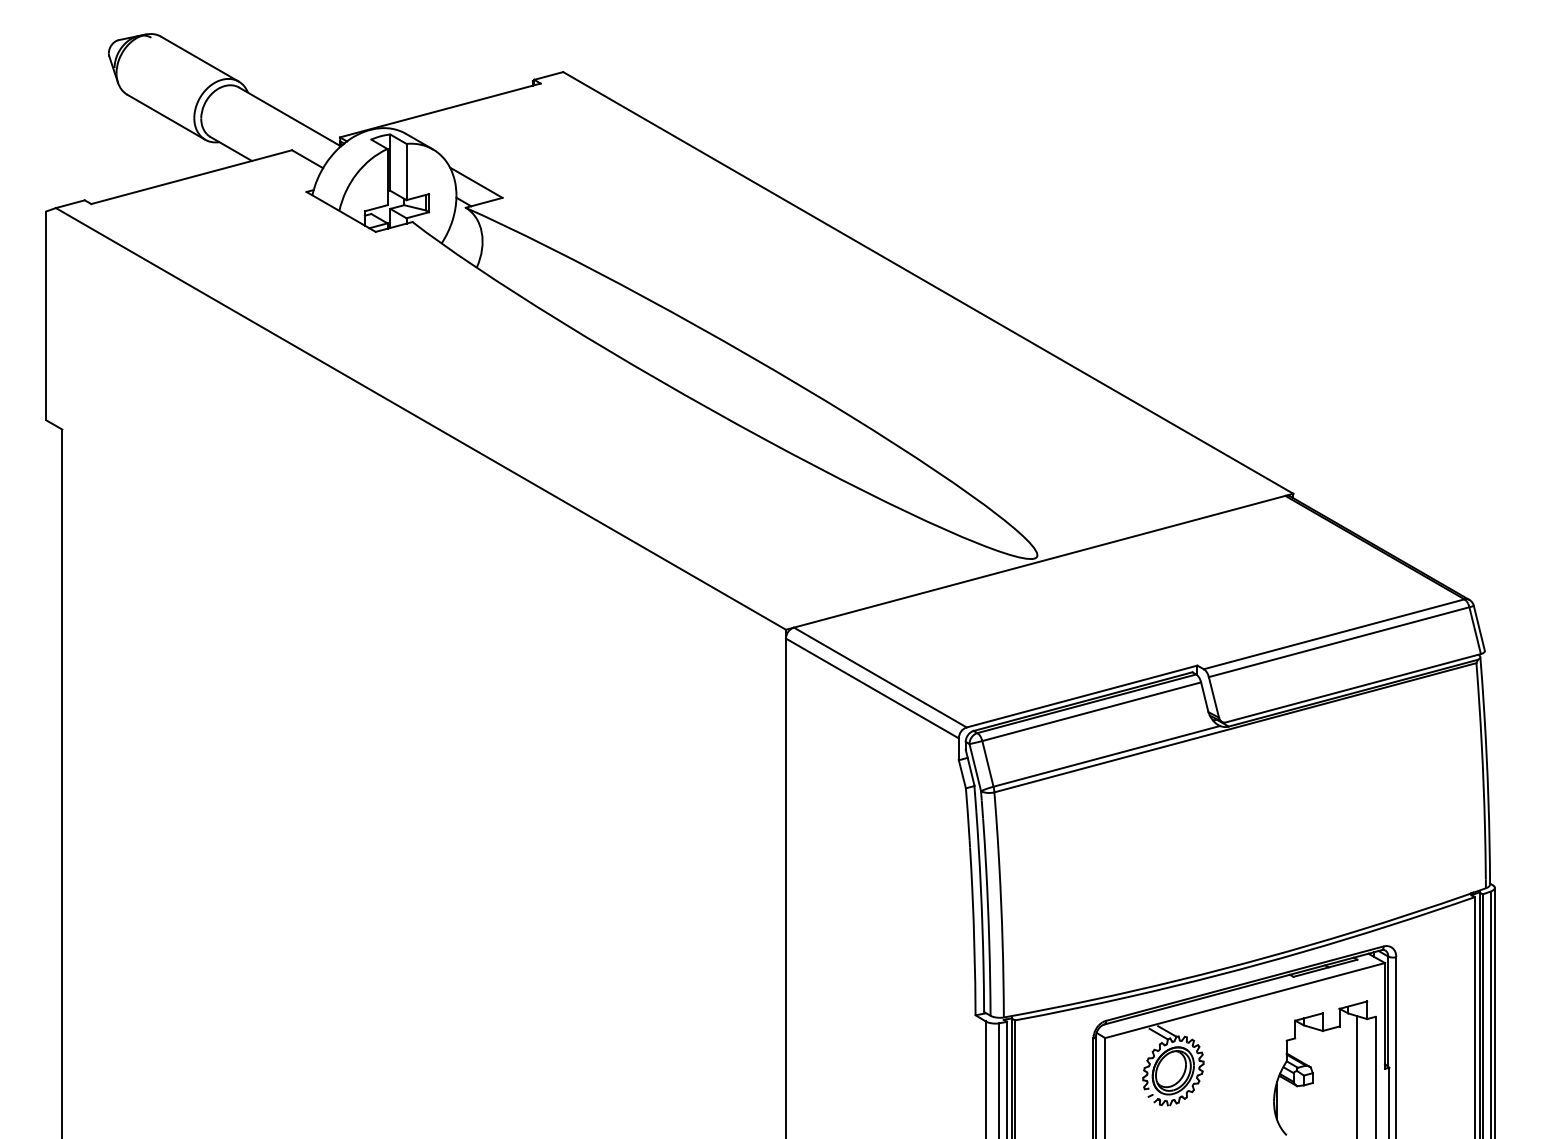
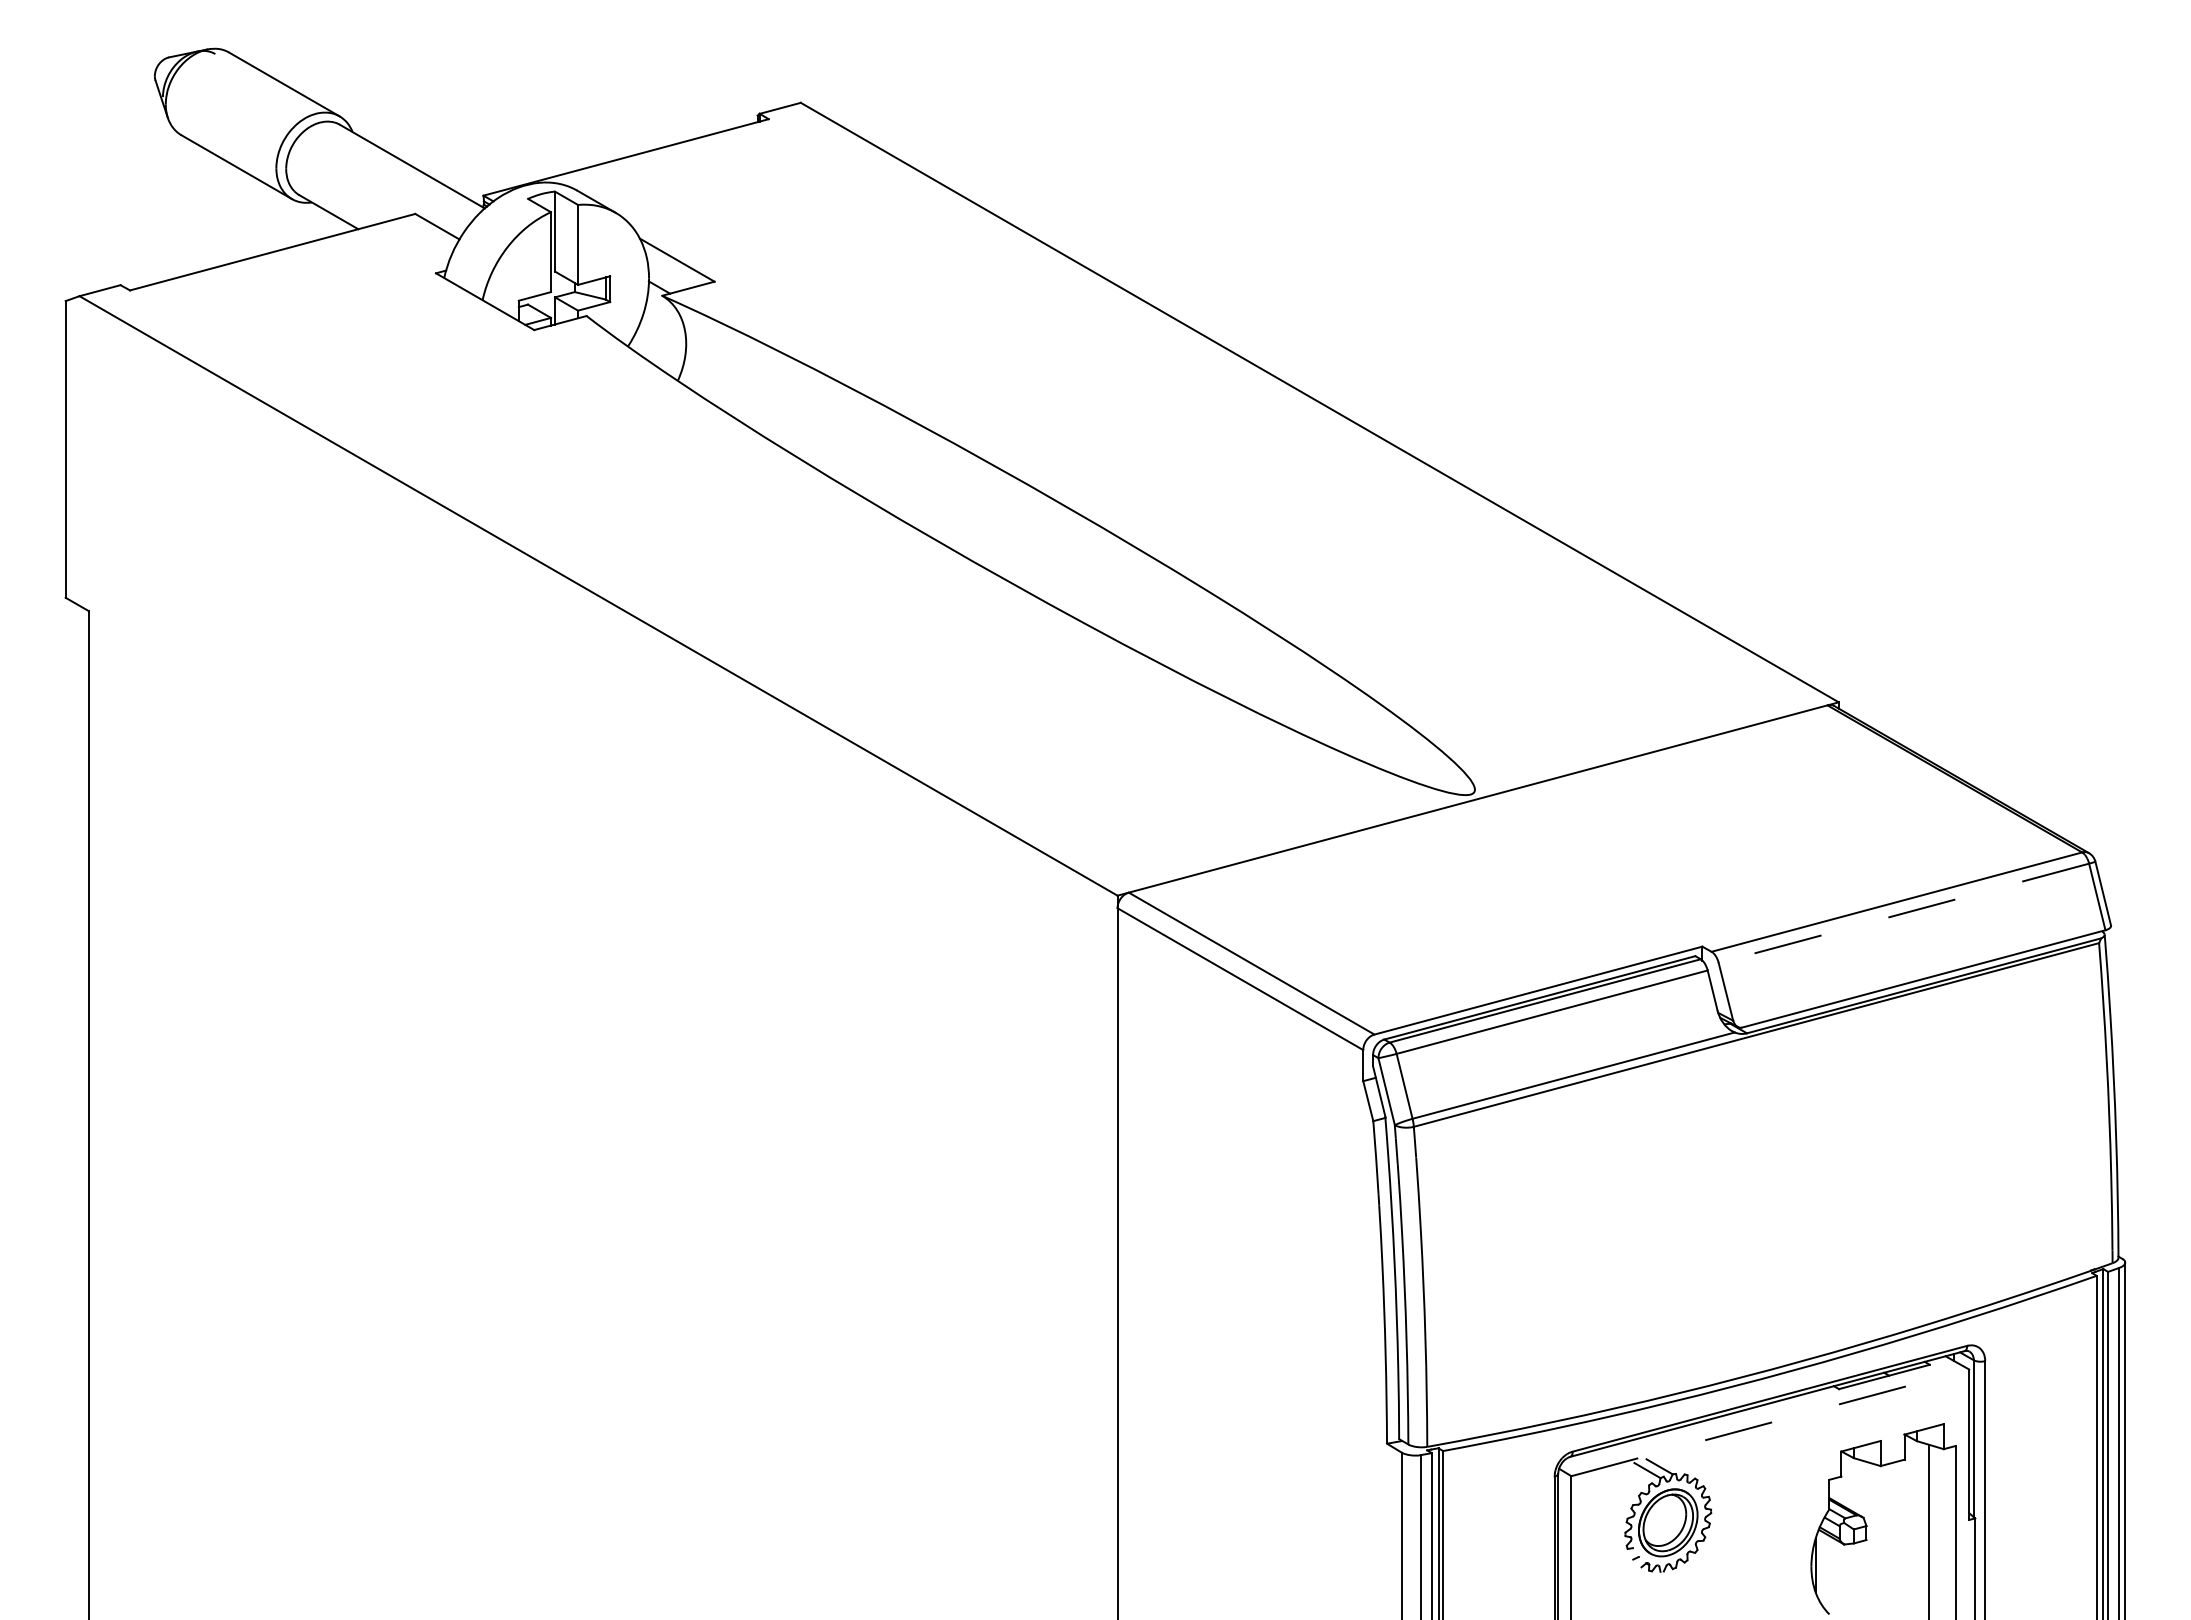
line: (1338, 642) -> (1903, 913), solid -> dashed
line: (1245, 1000) -> (1770, 1422), solid -> dashed

